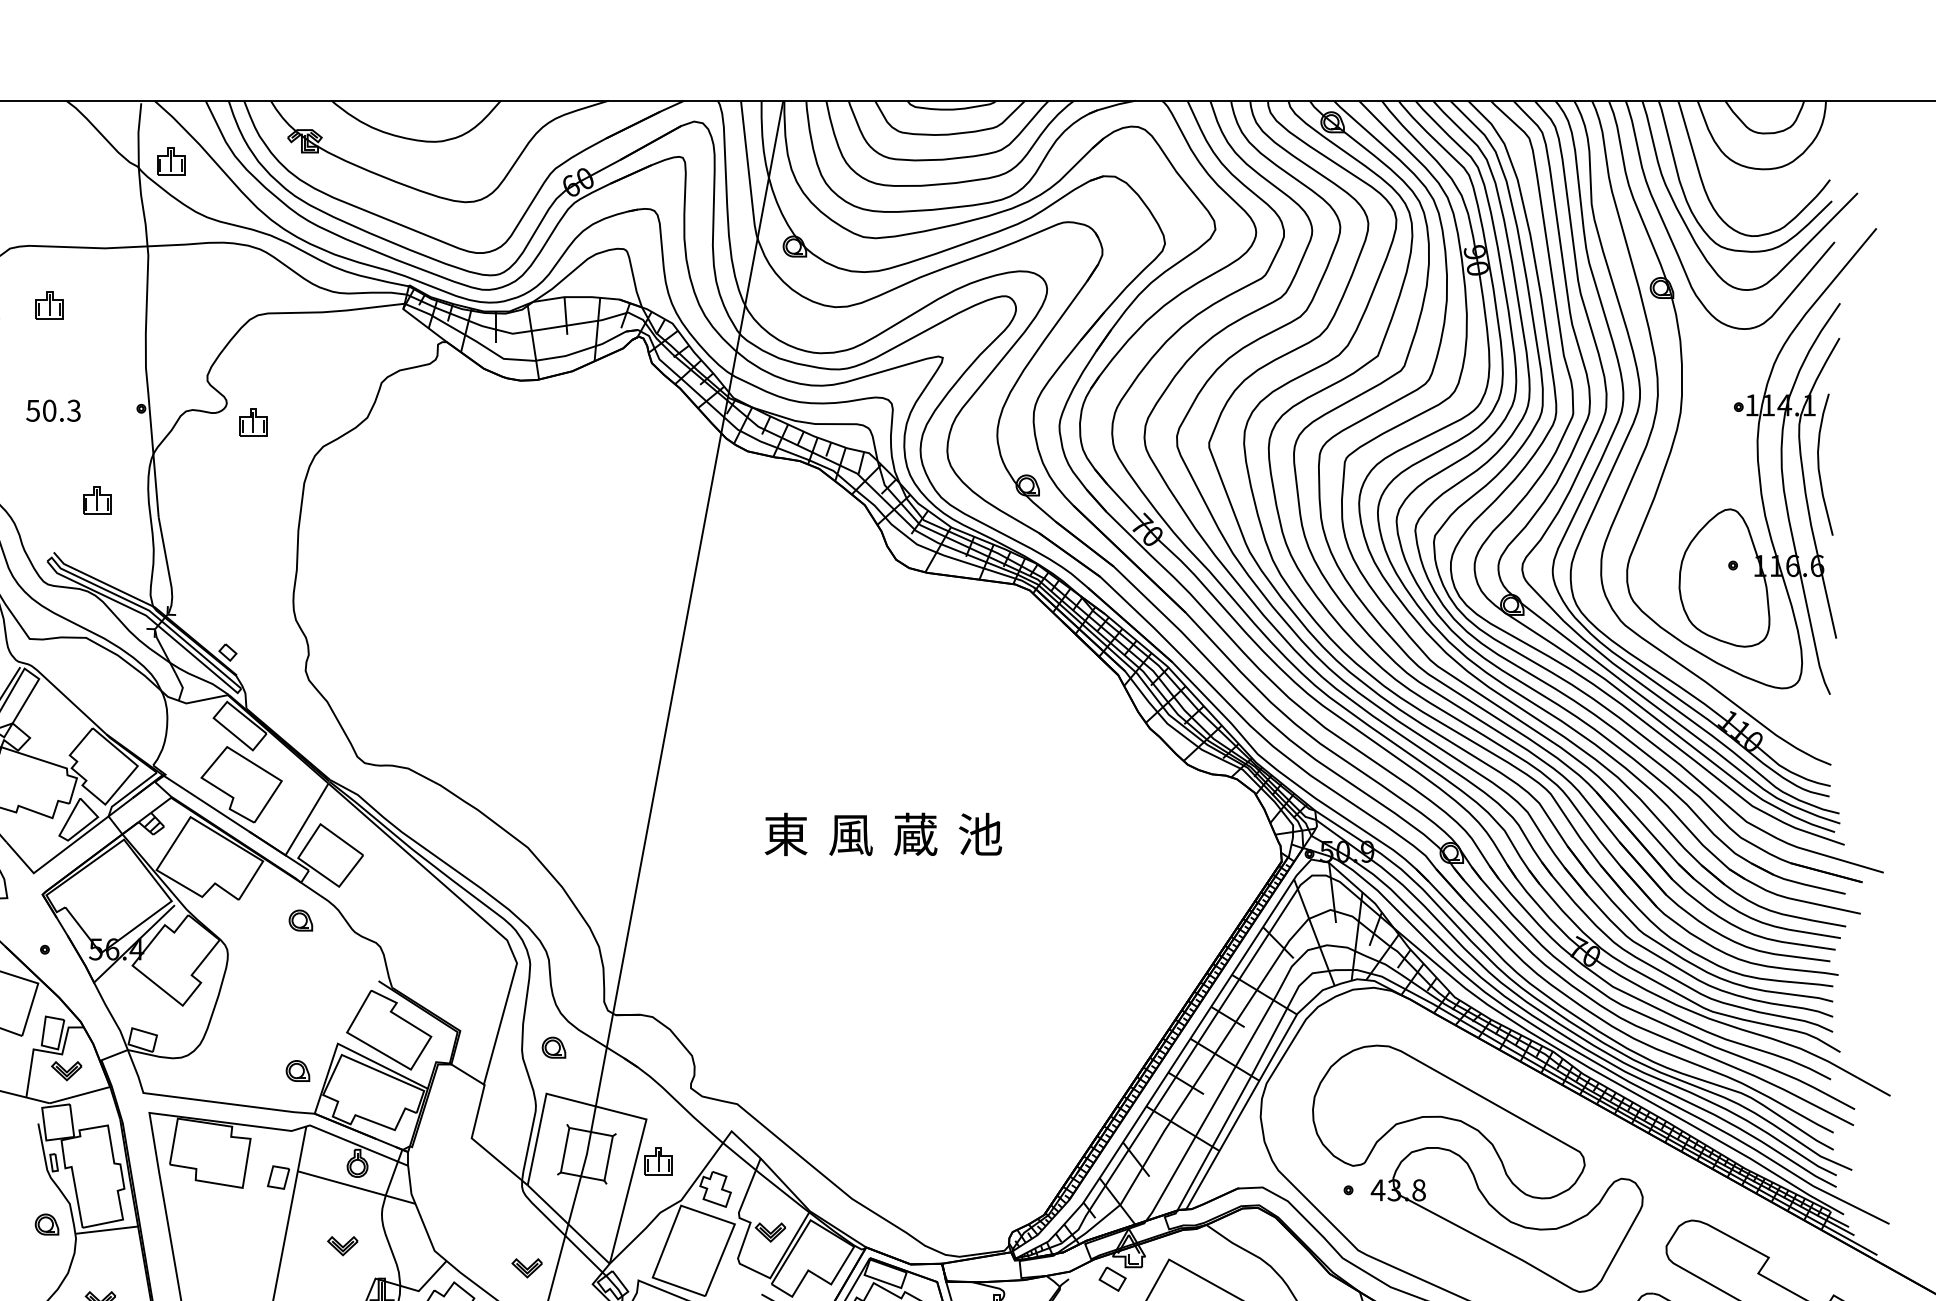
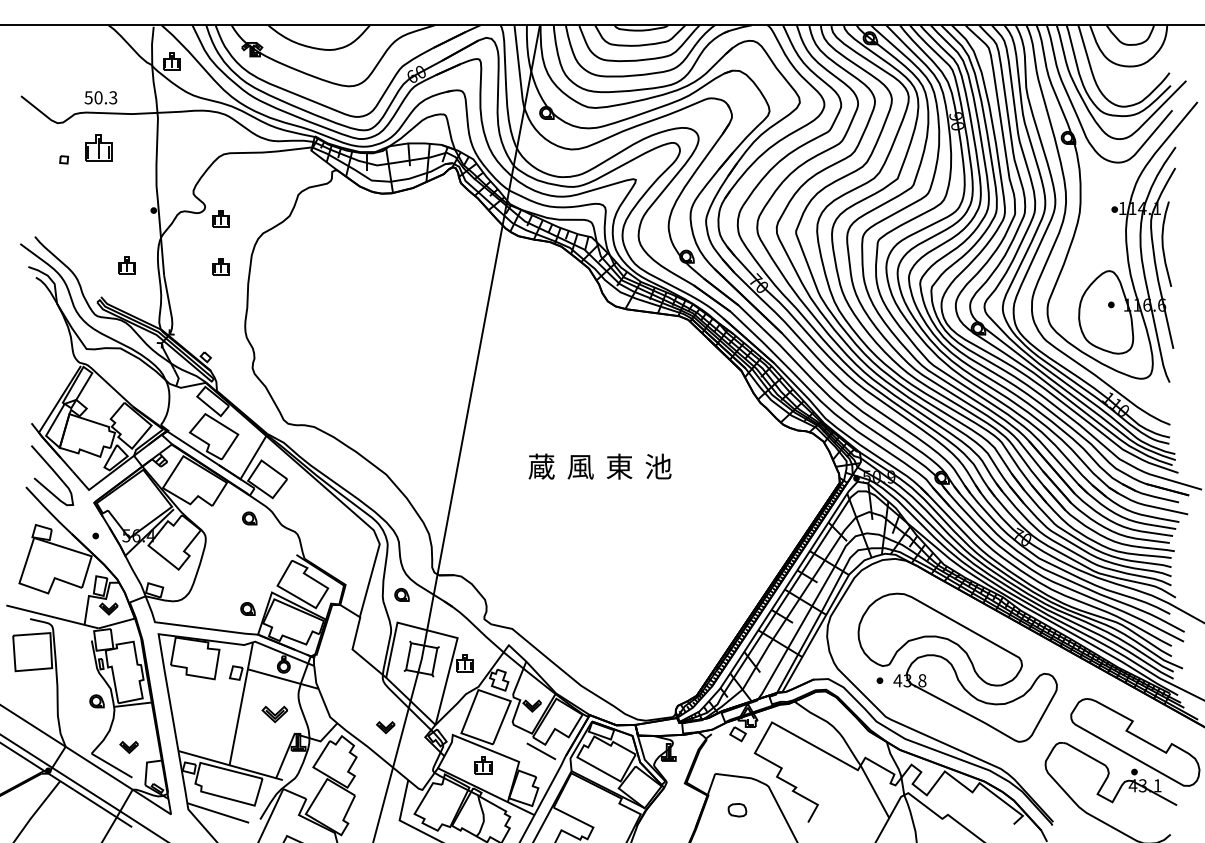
part: (49, 305) -> (98, 148), size x1.6
text: (52, 410) -> (100, 97), moved
part: (252, 501) -> (220, 266), added
text: (785, 834) -> (541, 466), 東 -> 蔵
text: (915, 834) -> (619, 466), 蔵 -> 東
part: (342, 1244) -> (274, 713), size x1.4

